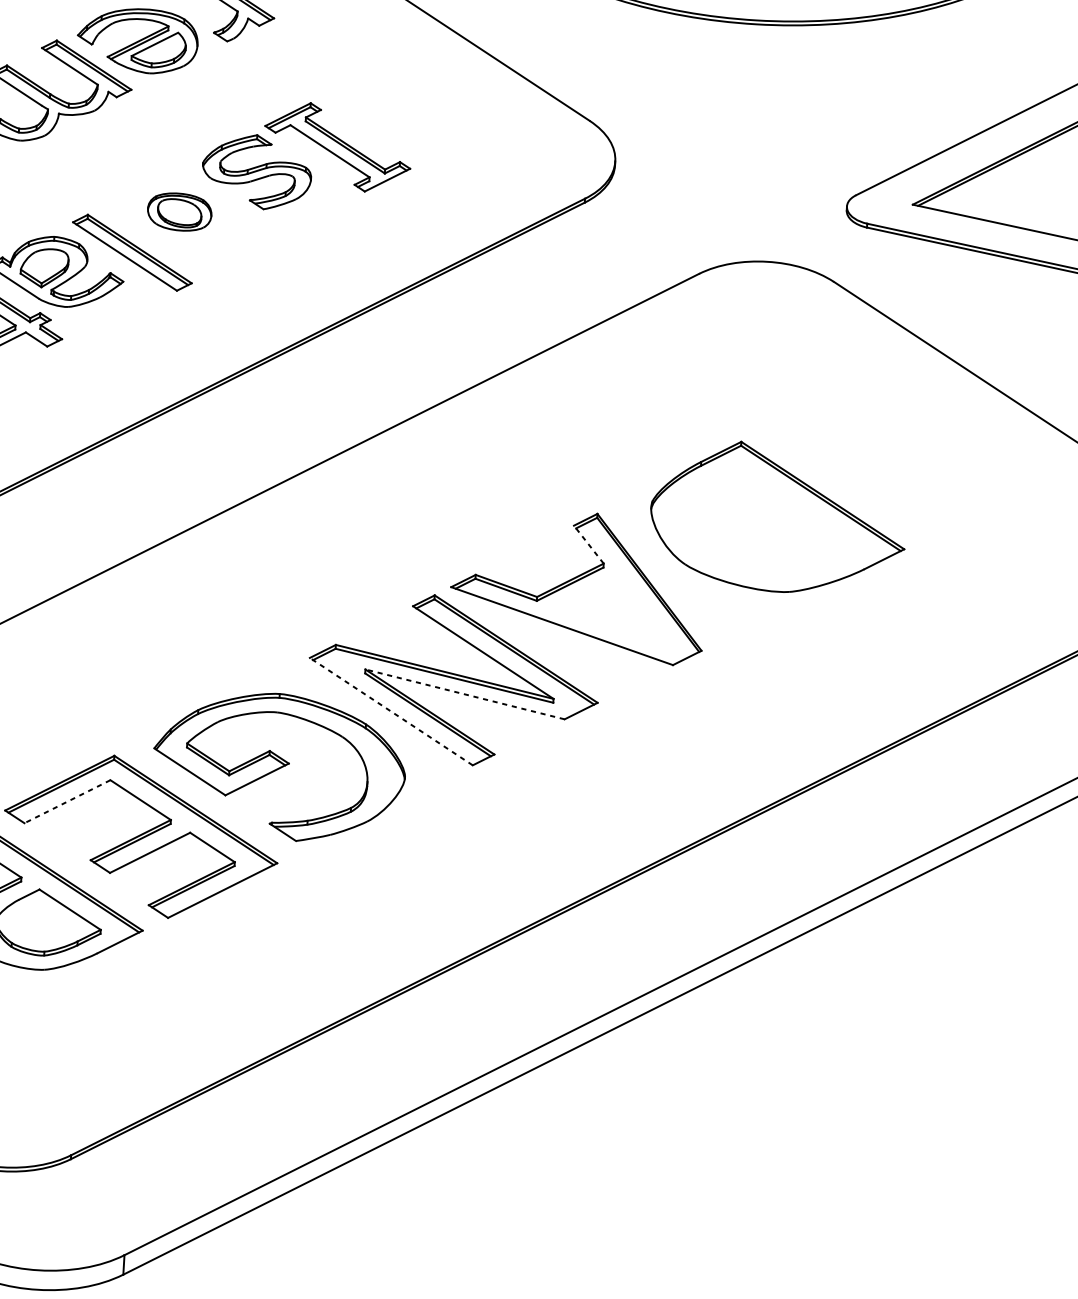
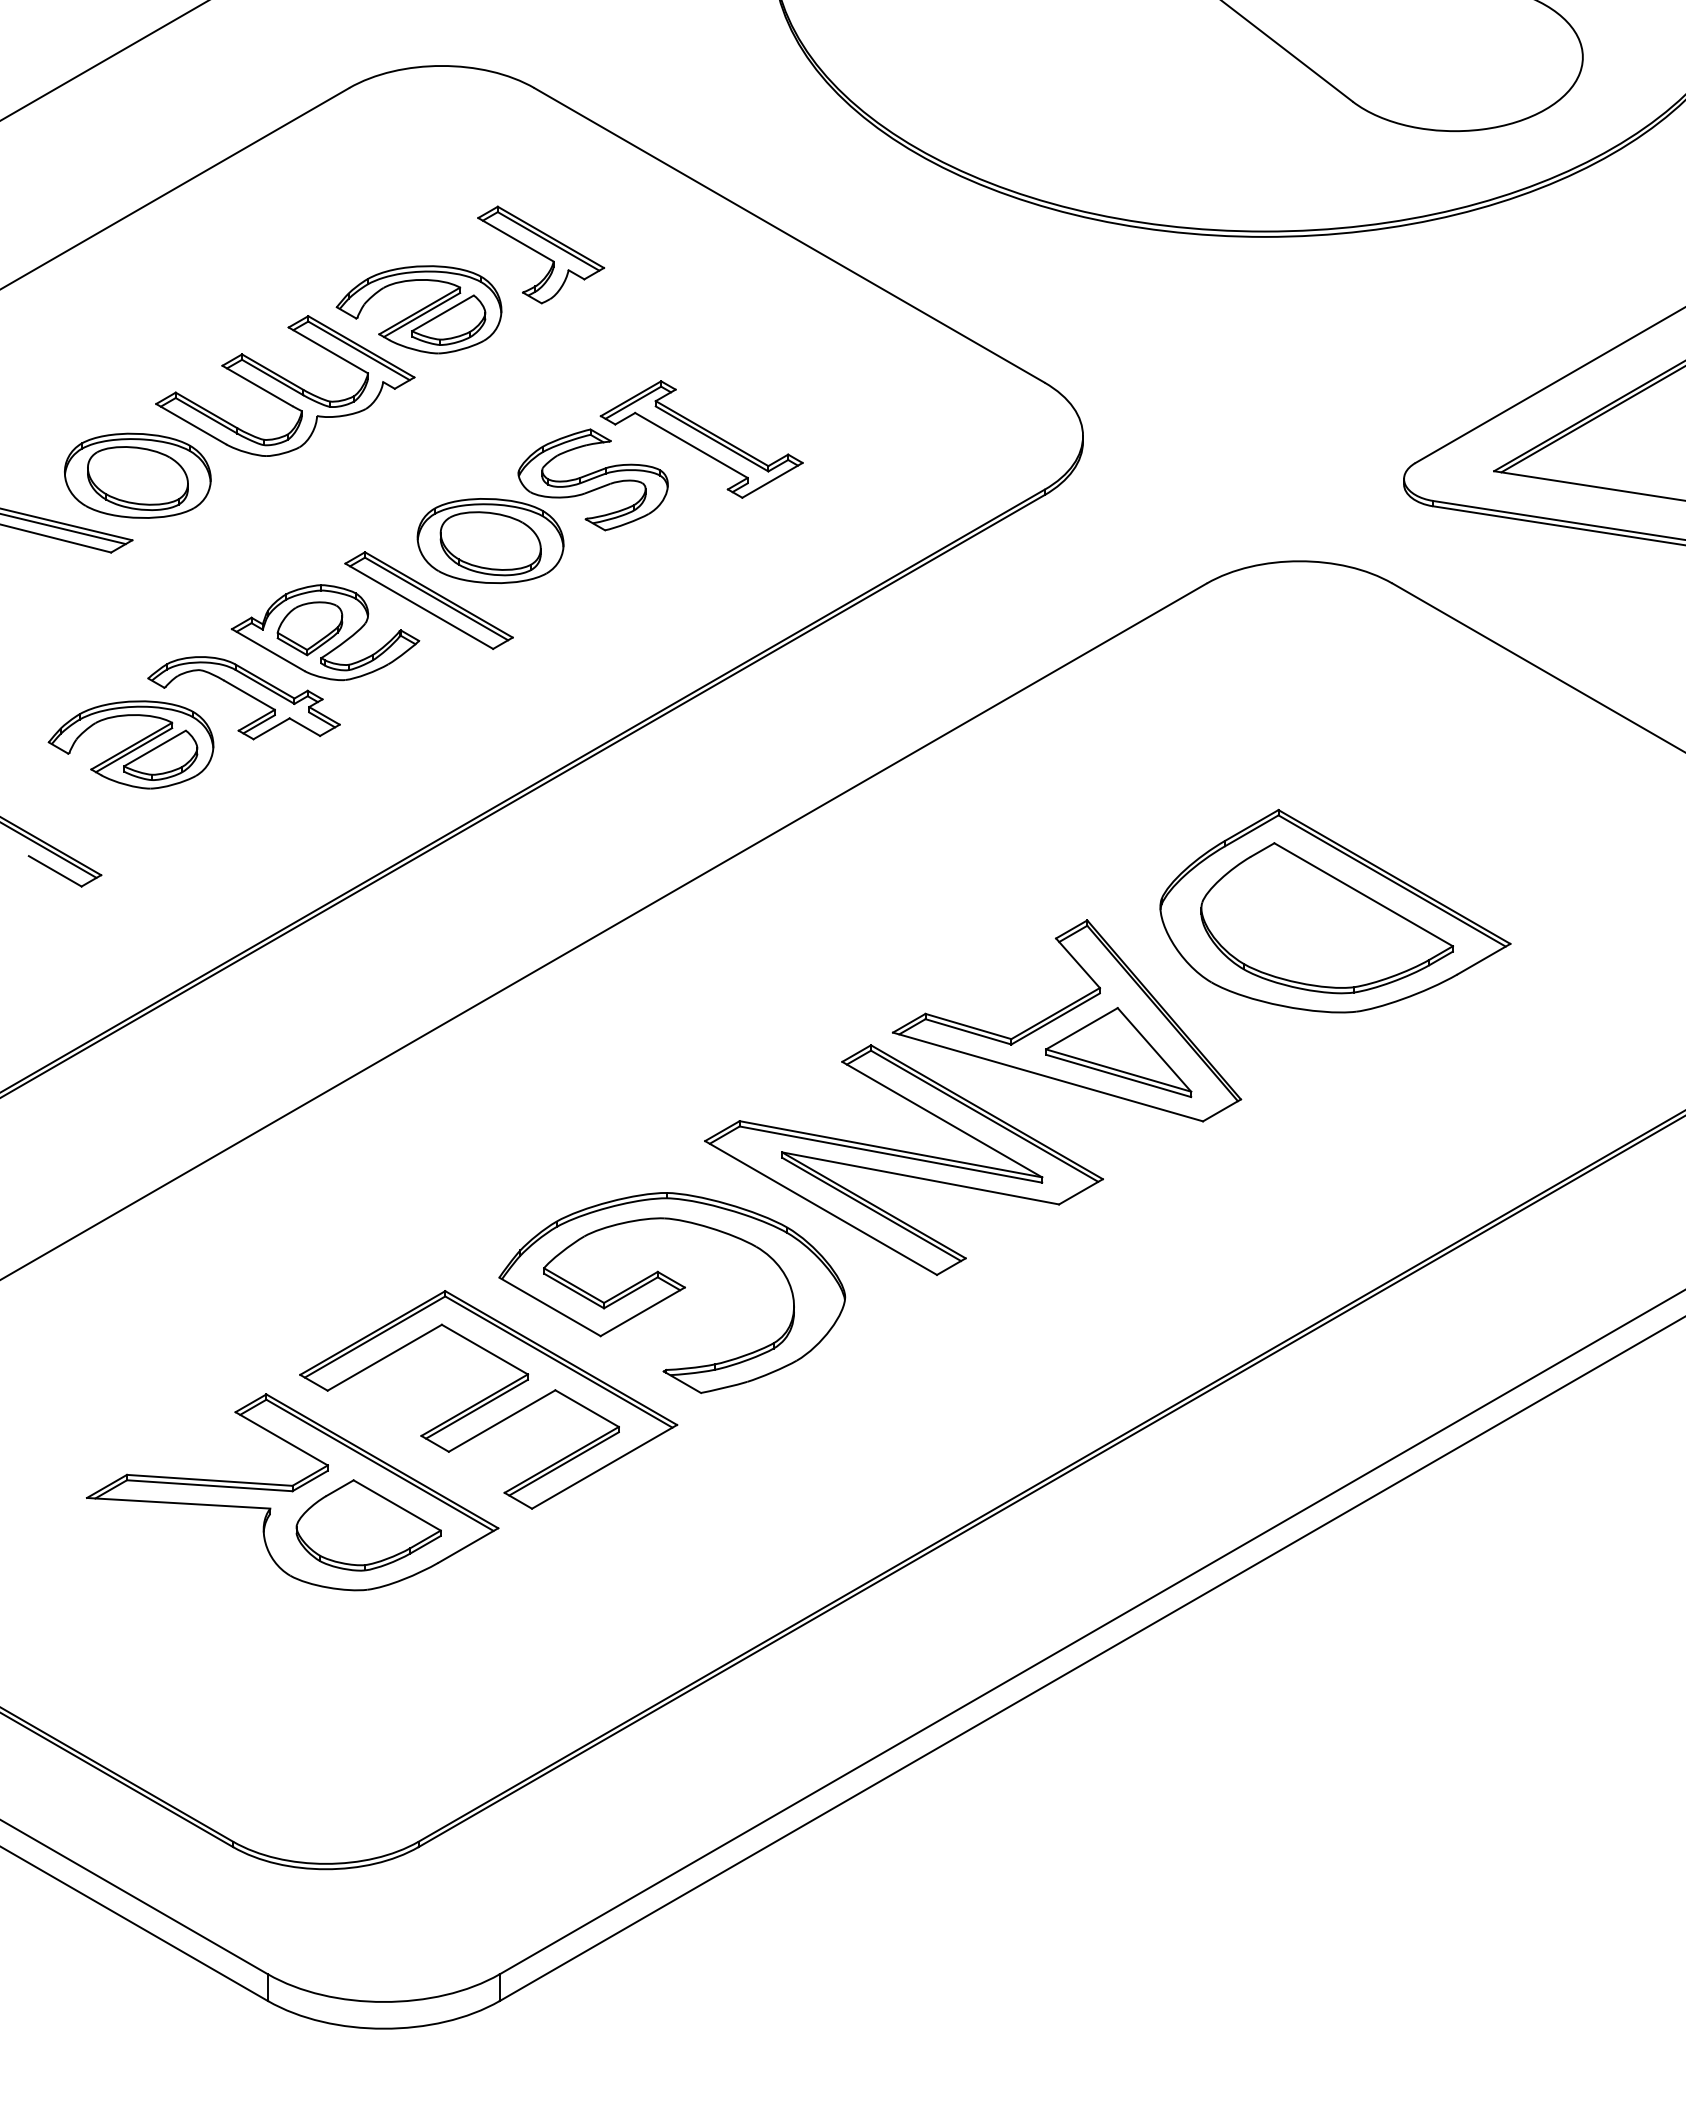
part: (179, 211) -> (490, 540), size x1.67
part: (771, 522) -> (1326, 918), added
line: (588, 544) -> (1077, 962), dashed -> solid
part: (614, 611) -> (1118, 1052), added
line: (464, 694) -> (920, 1178), dashed -> solid
line: (391, 712) -> (821, 1208), dashed -> solid
line: (67, 801) -> (384, 1357), dashed -> solid

